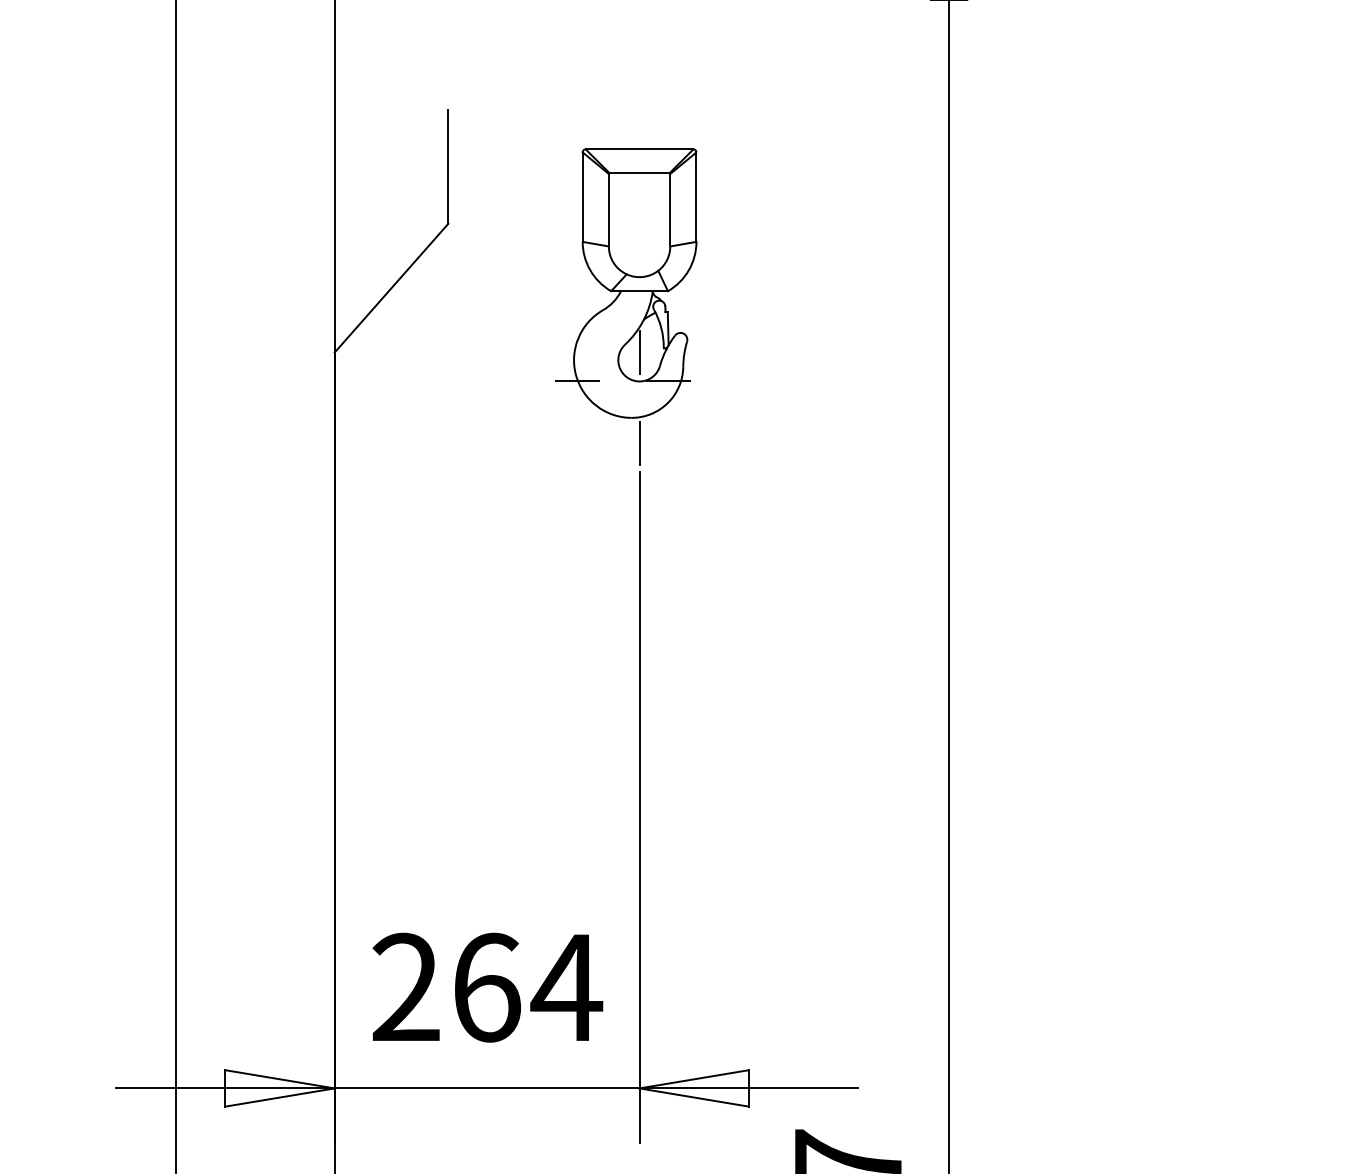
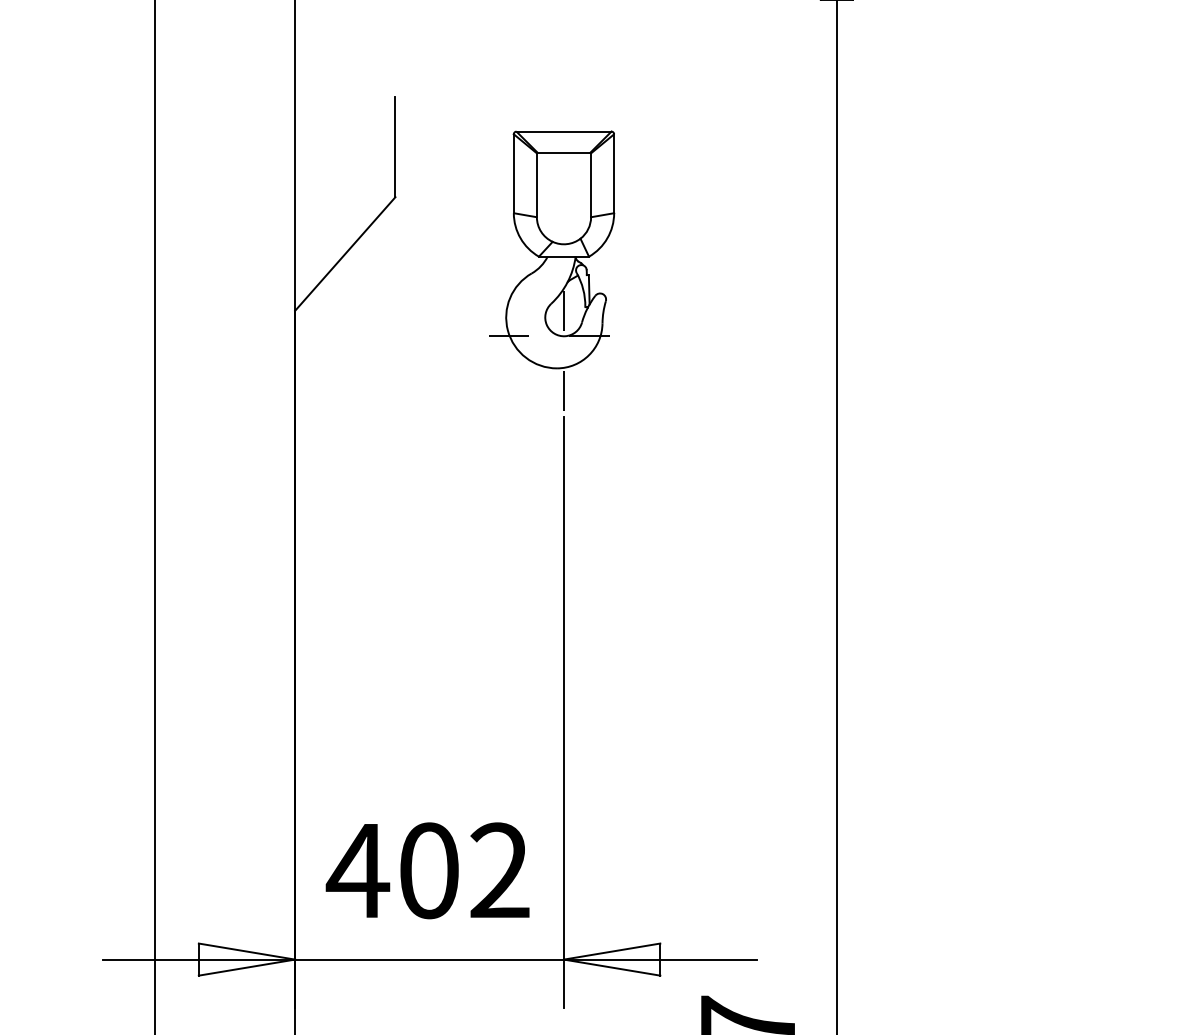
text: (486, 987) -> (429, 870), 264 -> 402

